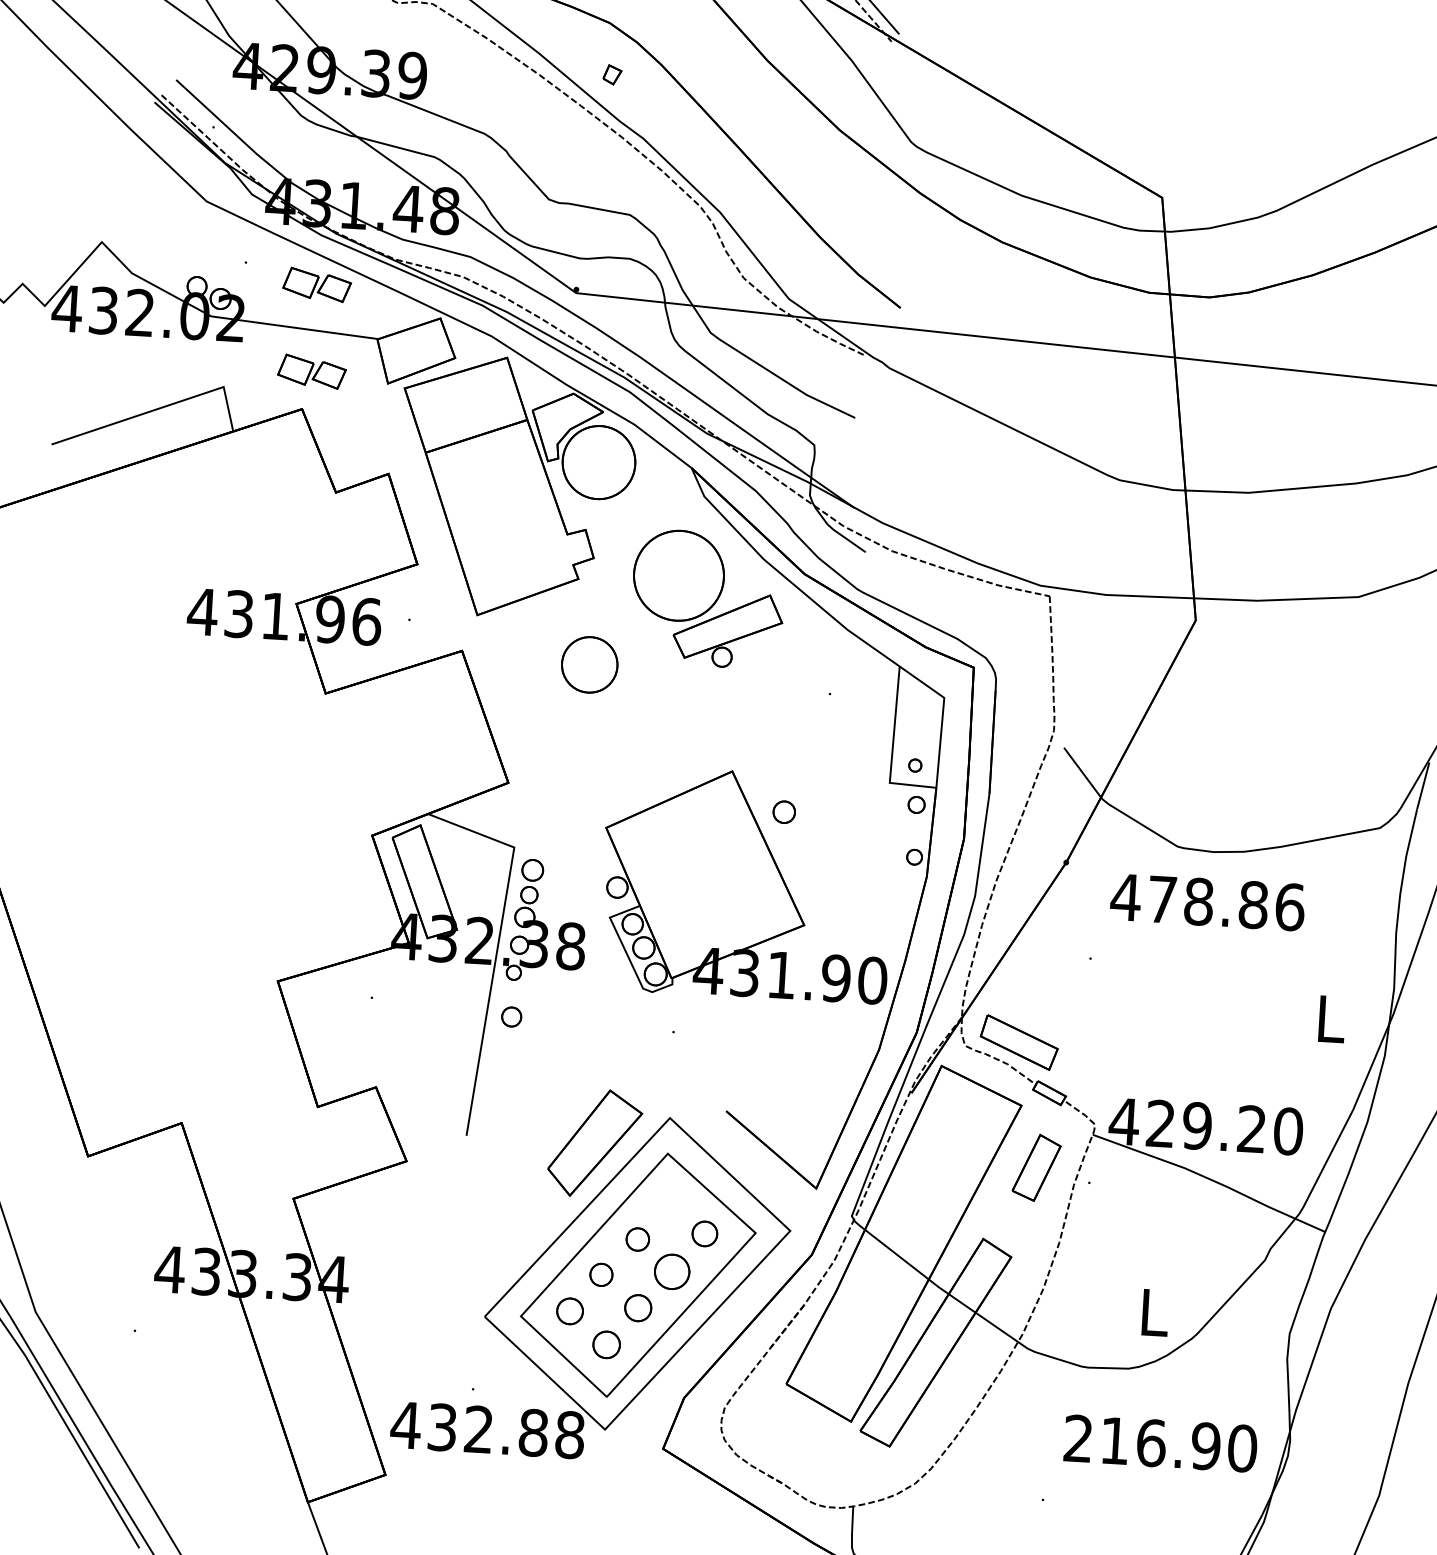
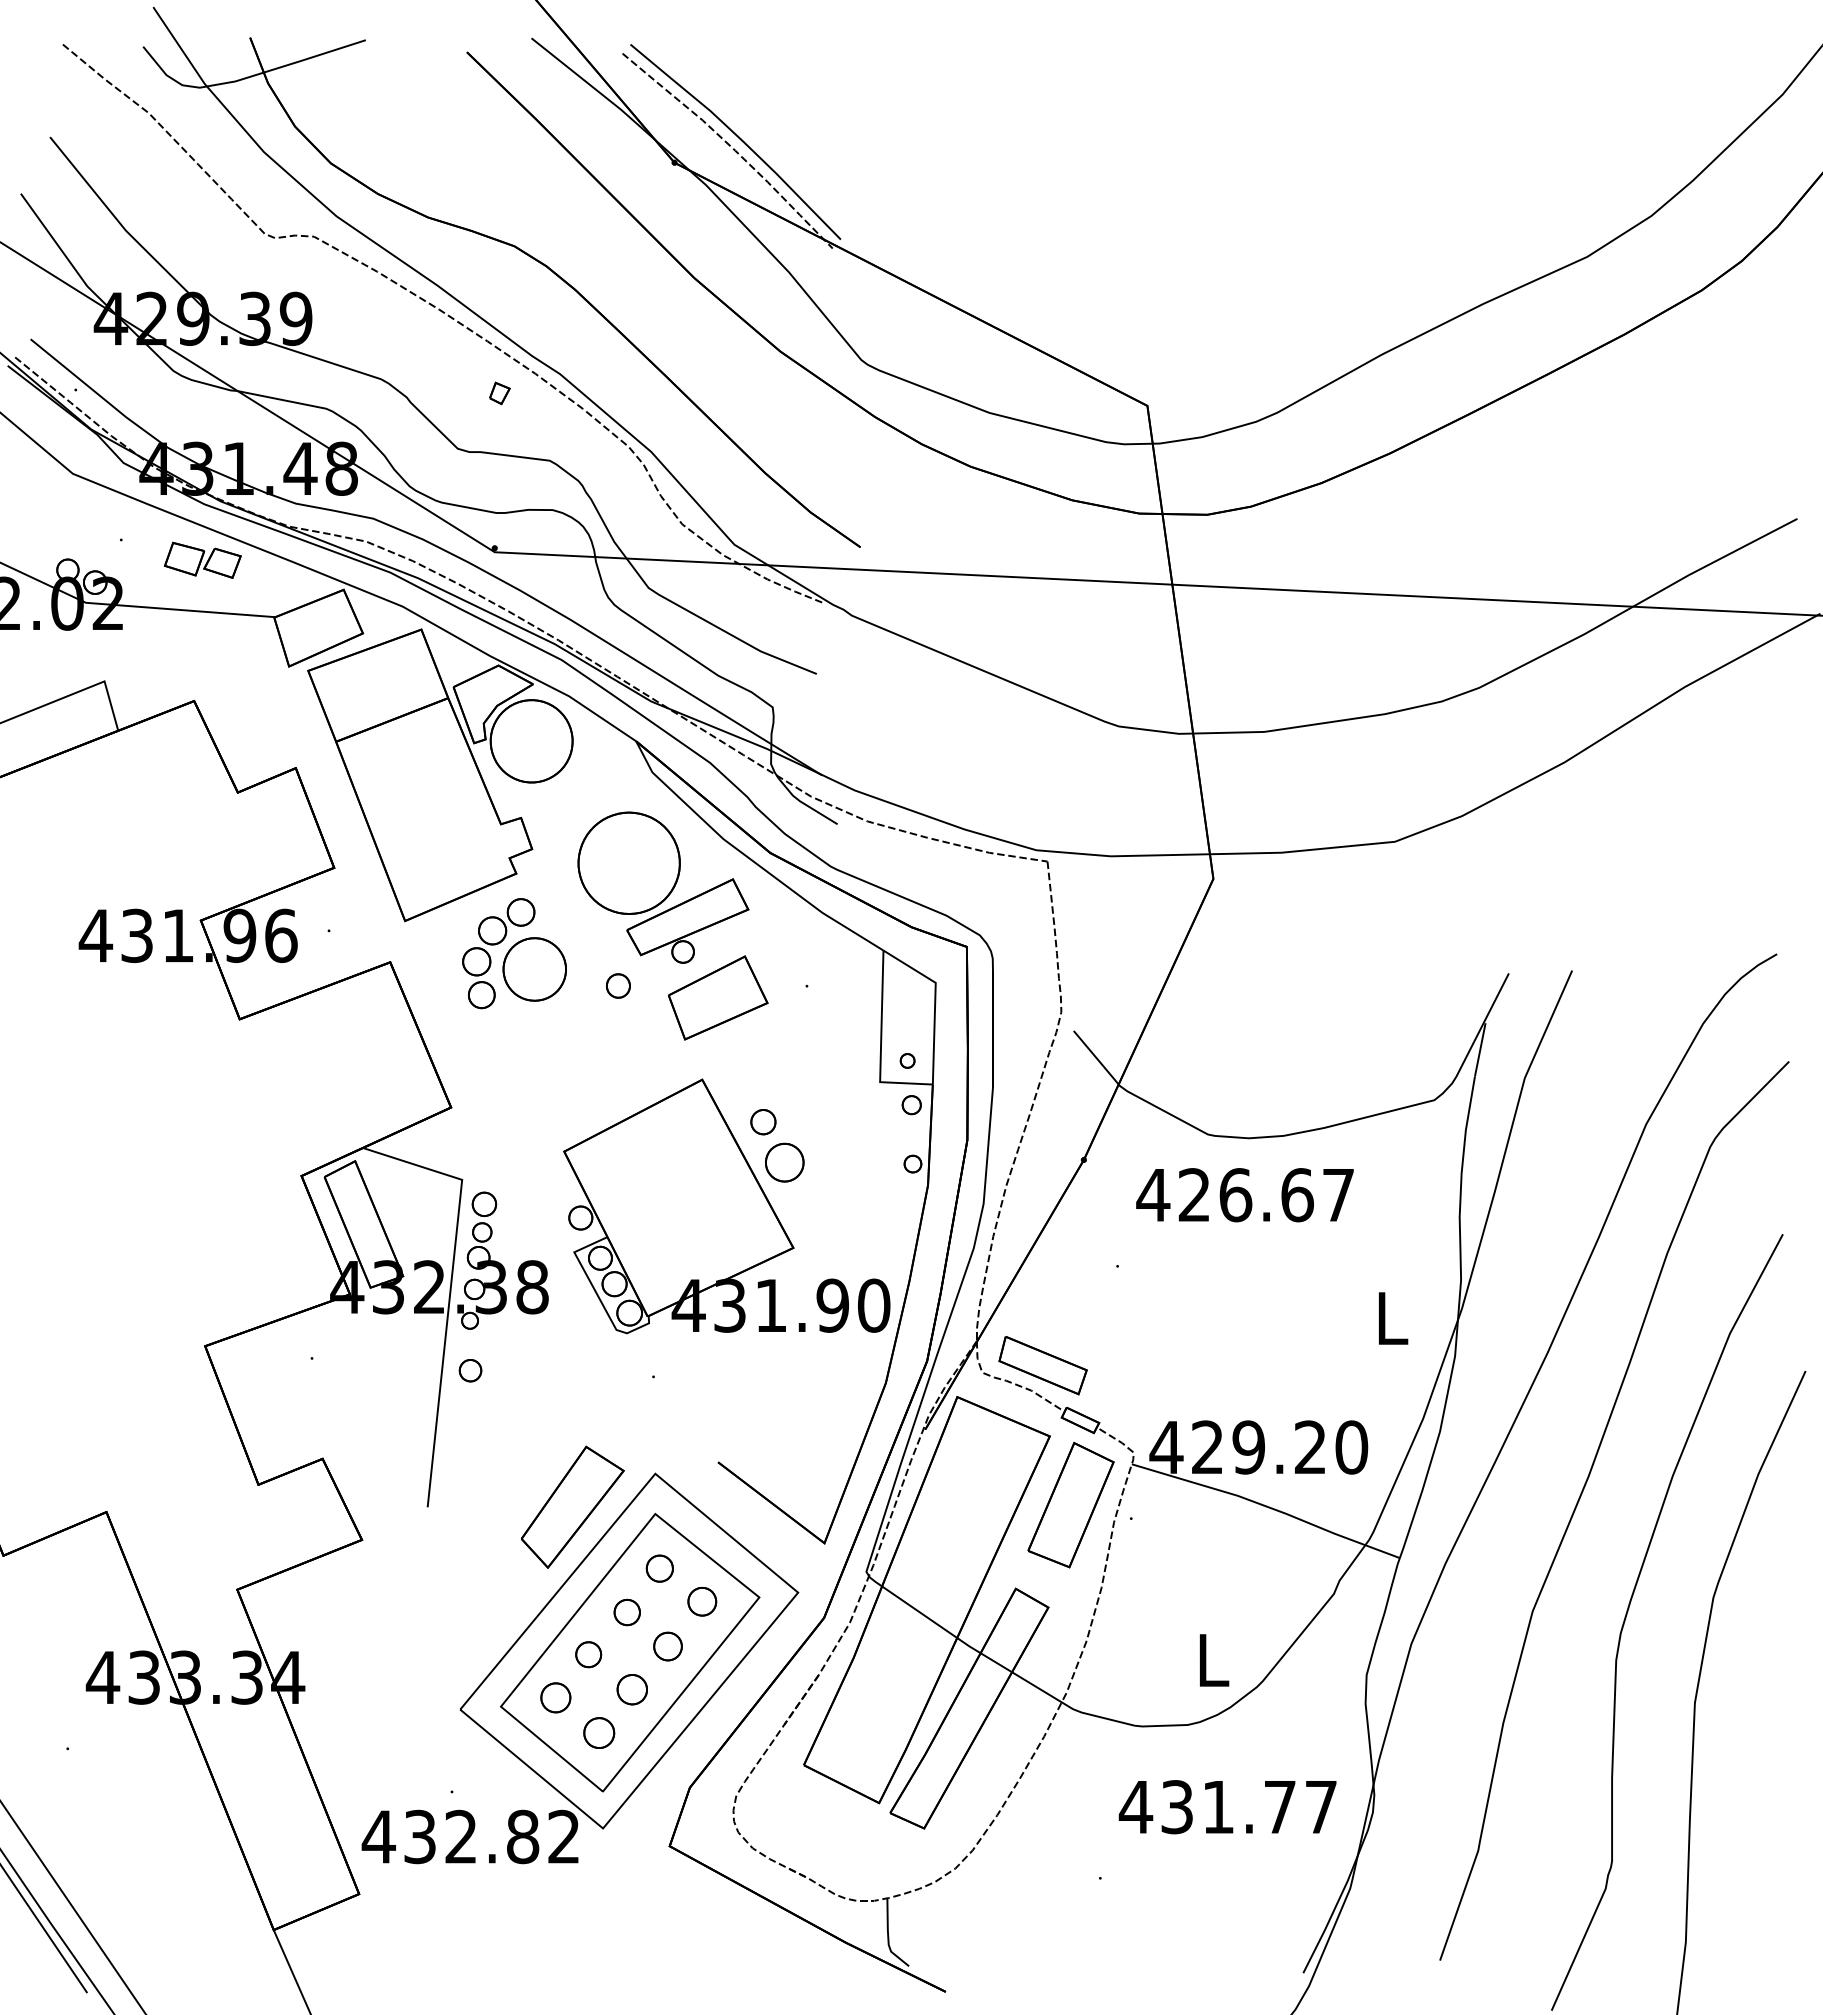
part: (612, 74) -> (499, 393), moved
part: (311, 370) -> (202, 657), removed
part: (551, 650) -> (490, 955), added
part: (663, 683) -> (618, 985), added
part: (751, 699) -> (718, 997), added
part: (800, 849) -> (784, 1162), added
text: (1226, 903) -> (1266, 1195), 478.86 -> 426.67
part: (1036, 1168) -> (1070, 1505), size x1.67
part: (668, 1202) -> (659, 1568), added
part: (671, 1271) -> (667, 1646), size x0.71
text: (570, 1434) -> (564, 1836), 432.88 -> 432.82
text: (1159, 1443) -> (1227, 1807), 216.90 -> 431.77

